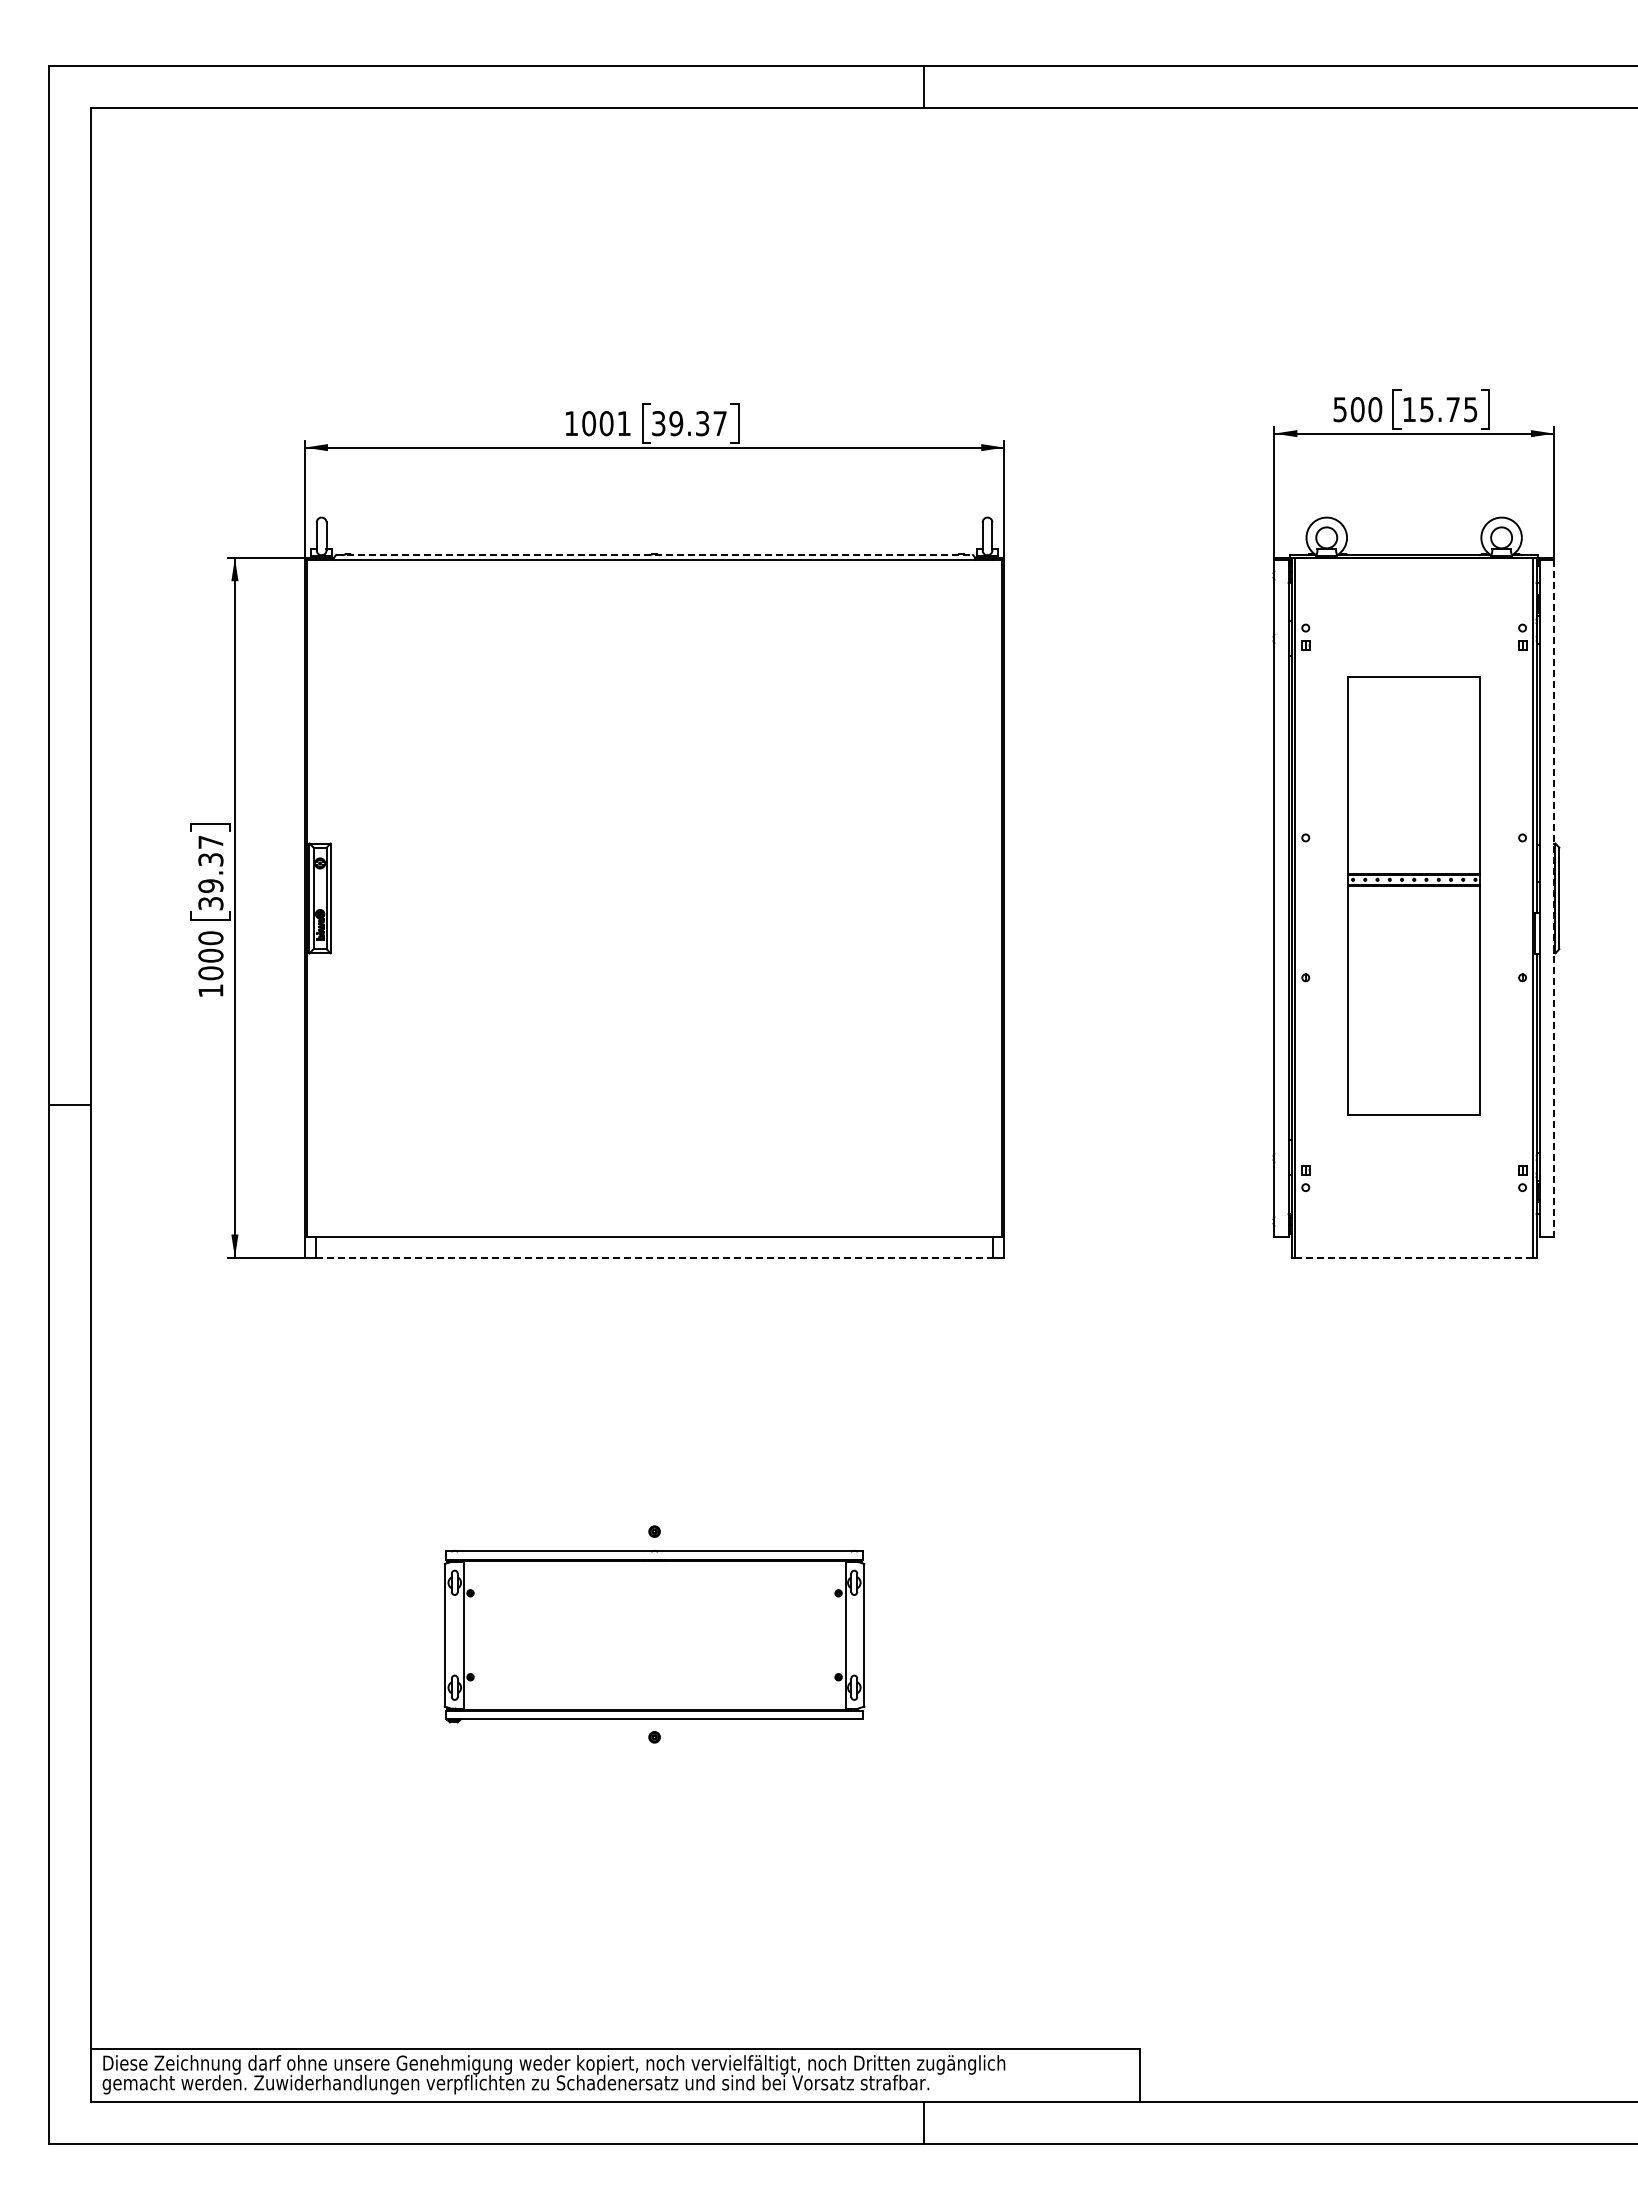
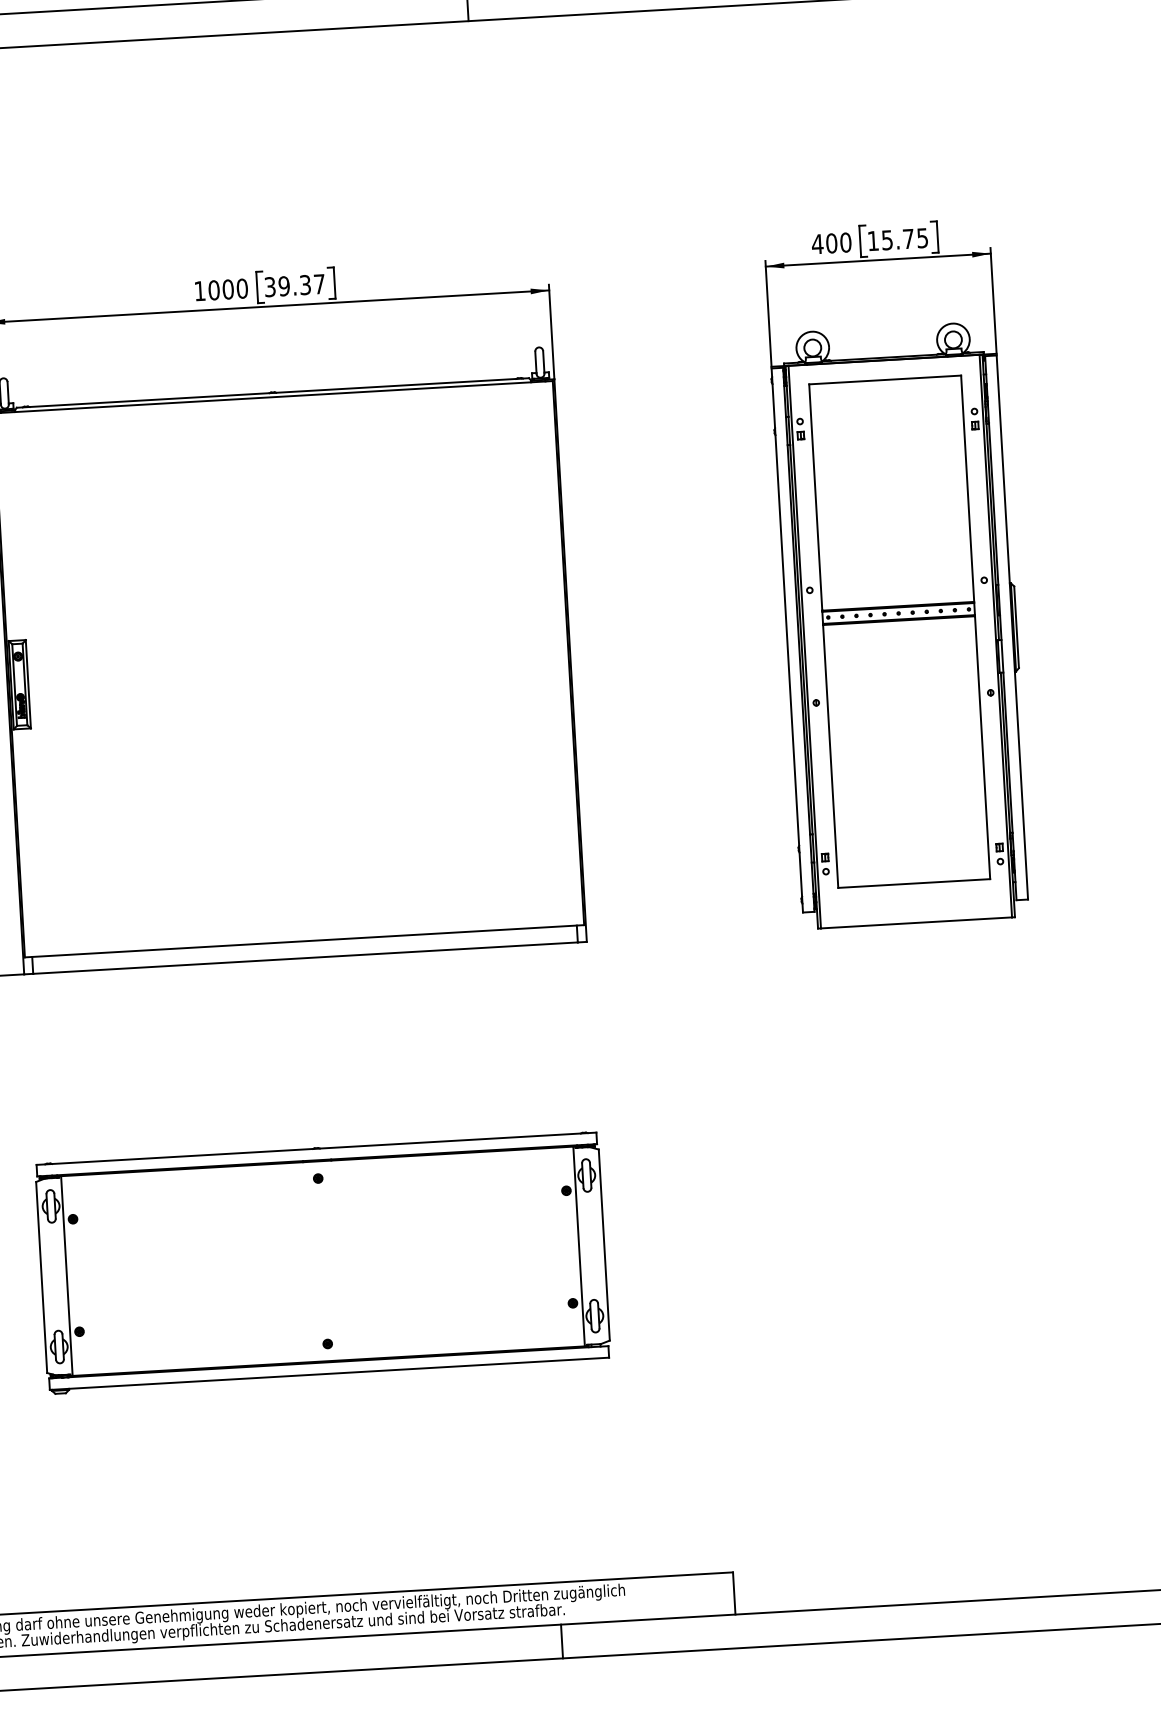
text: (1339, 409) -> (817, 244), 500 -> 400
text: (624, 423) -> (242, 288), 1001 -> 1000
line: (655, 555) -> (273, 393), dashed -> solid
part: (1414, 895) -> (899, 631), size x1.43
line: (1554, 898) -> (1012, 627), dashed -> solid
line: (654, 1257) -> (305, 958), dashed -> solid
line: (1414, 1257) -> (916, 922), dashed -> solid
part: (654, 1636) -> (323, 1262), size x1.67

